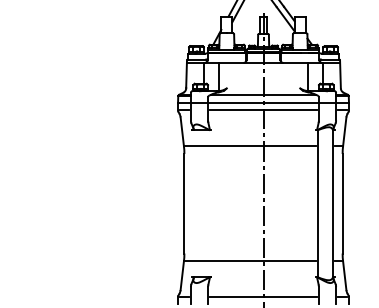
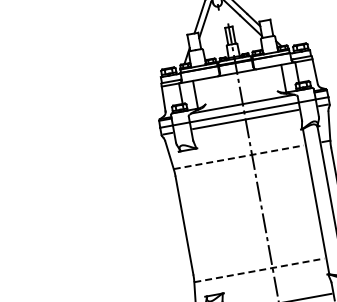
line: (250, 146) -> (239, 157), solid -> dashed
line: (250, 261) -> (259, 270), solid -> dashed

